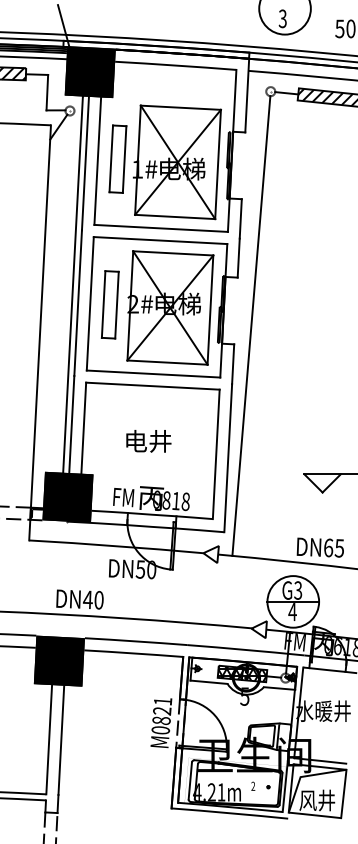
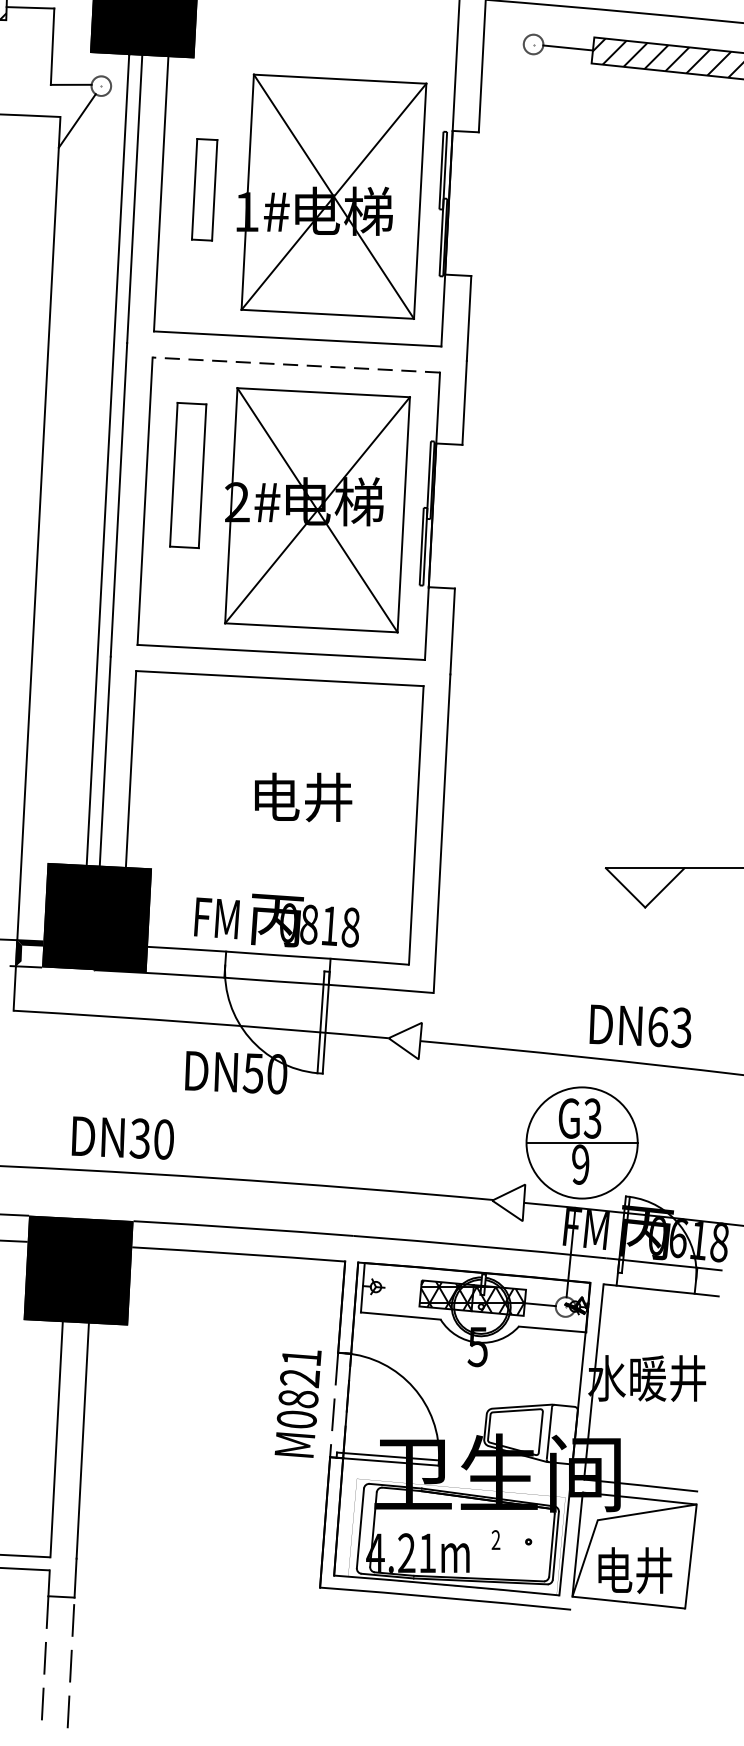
part: (117, 158) -> (203, 188), size x0.7
line: (160, 240) -> (296, 364), solid -> dashed
part: (109, 304) -> (186, 474), moved
line: (251, 325) -> (492, 547), removed
text: (148, 441) -> (302, 797), moved
text: (339, 548) -> (681, 1028), DN65 -> DN63
text: (87, 599) -> (139, 1137), DN40 -> DN30
text: (292, 612) -> (580, 1165), 4 -> 9
text: (307, 799) -> (612, 1568), 风井 -> 电井

